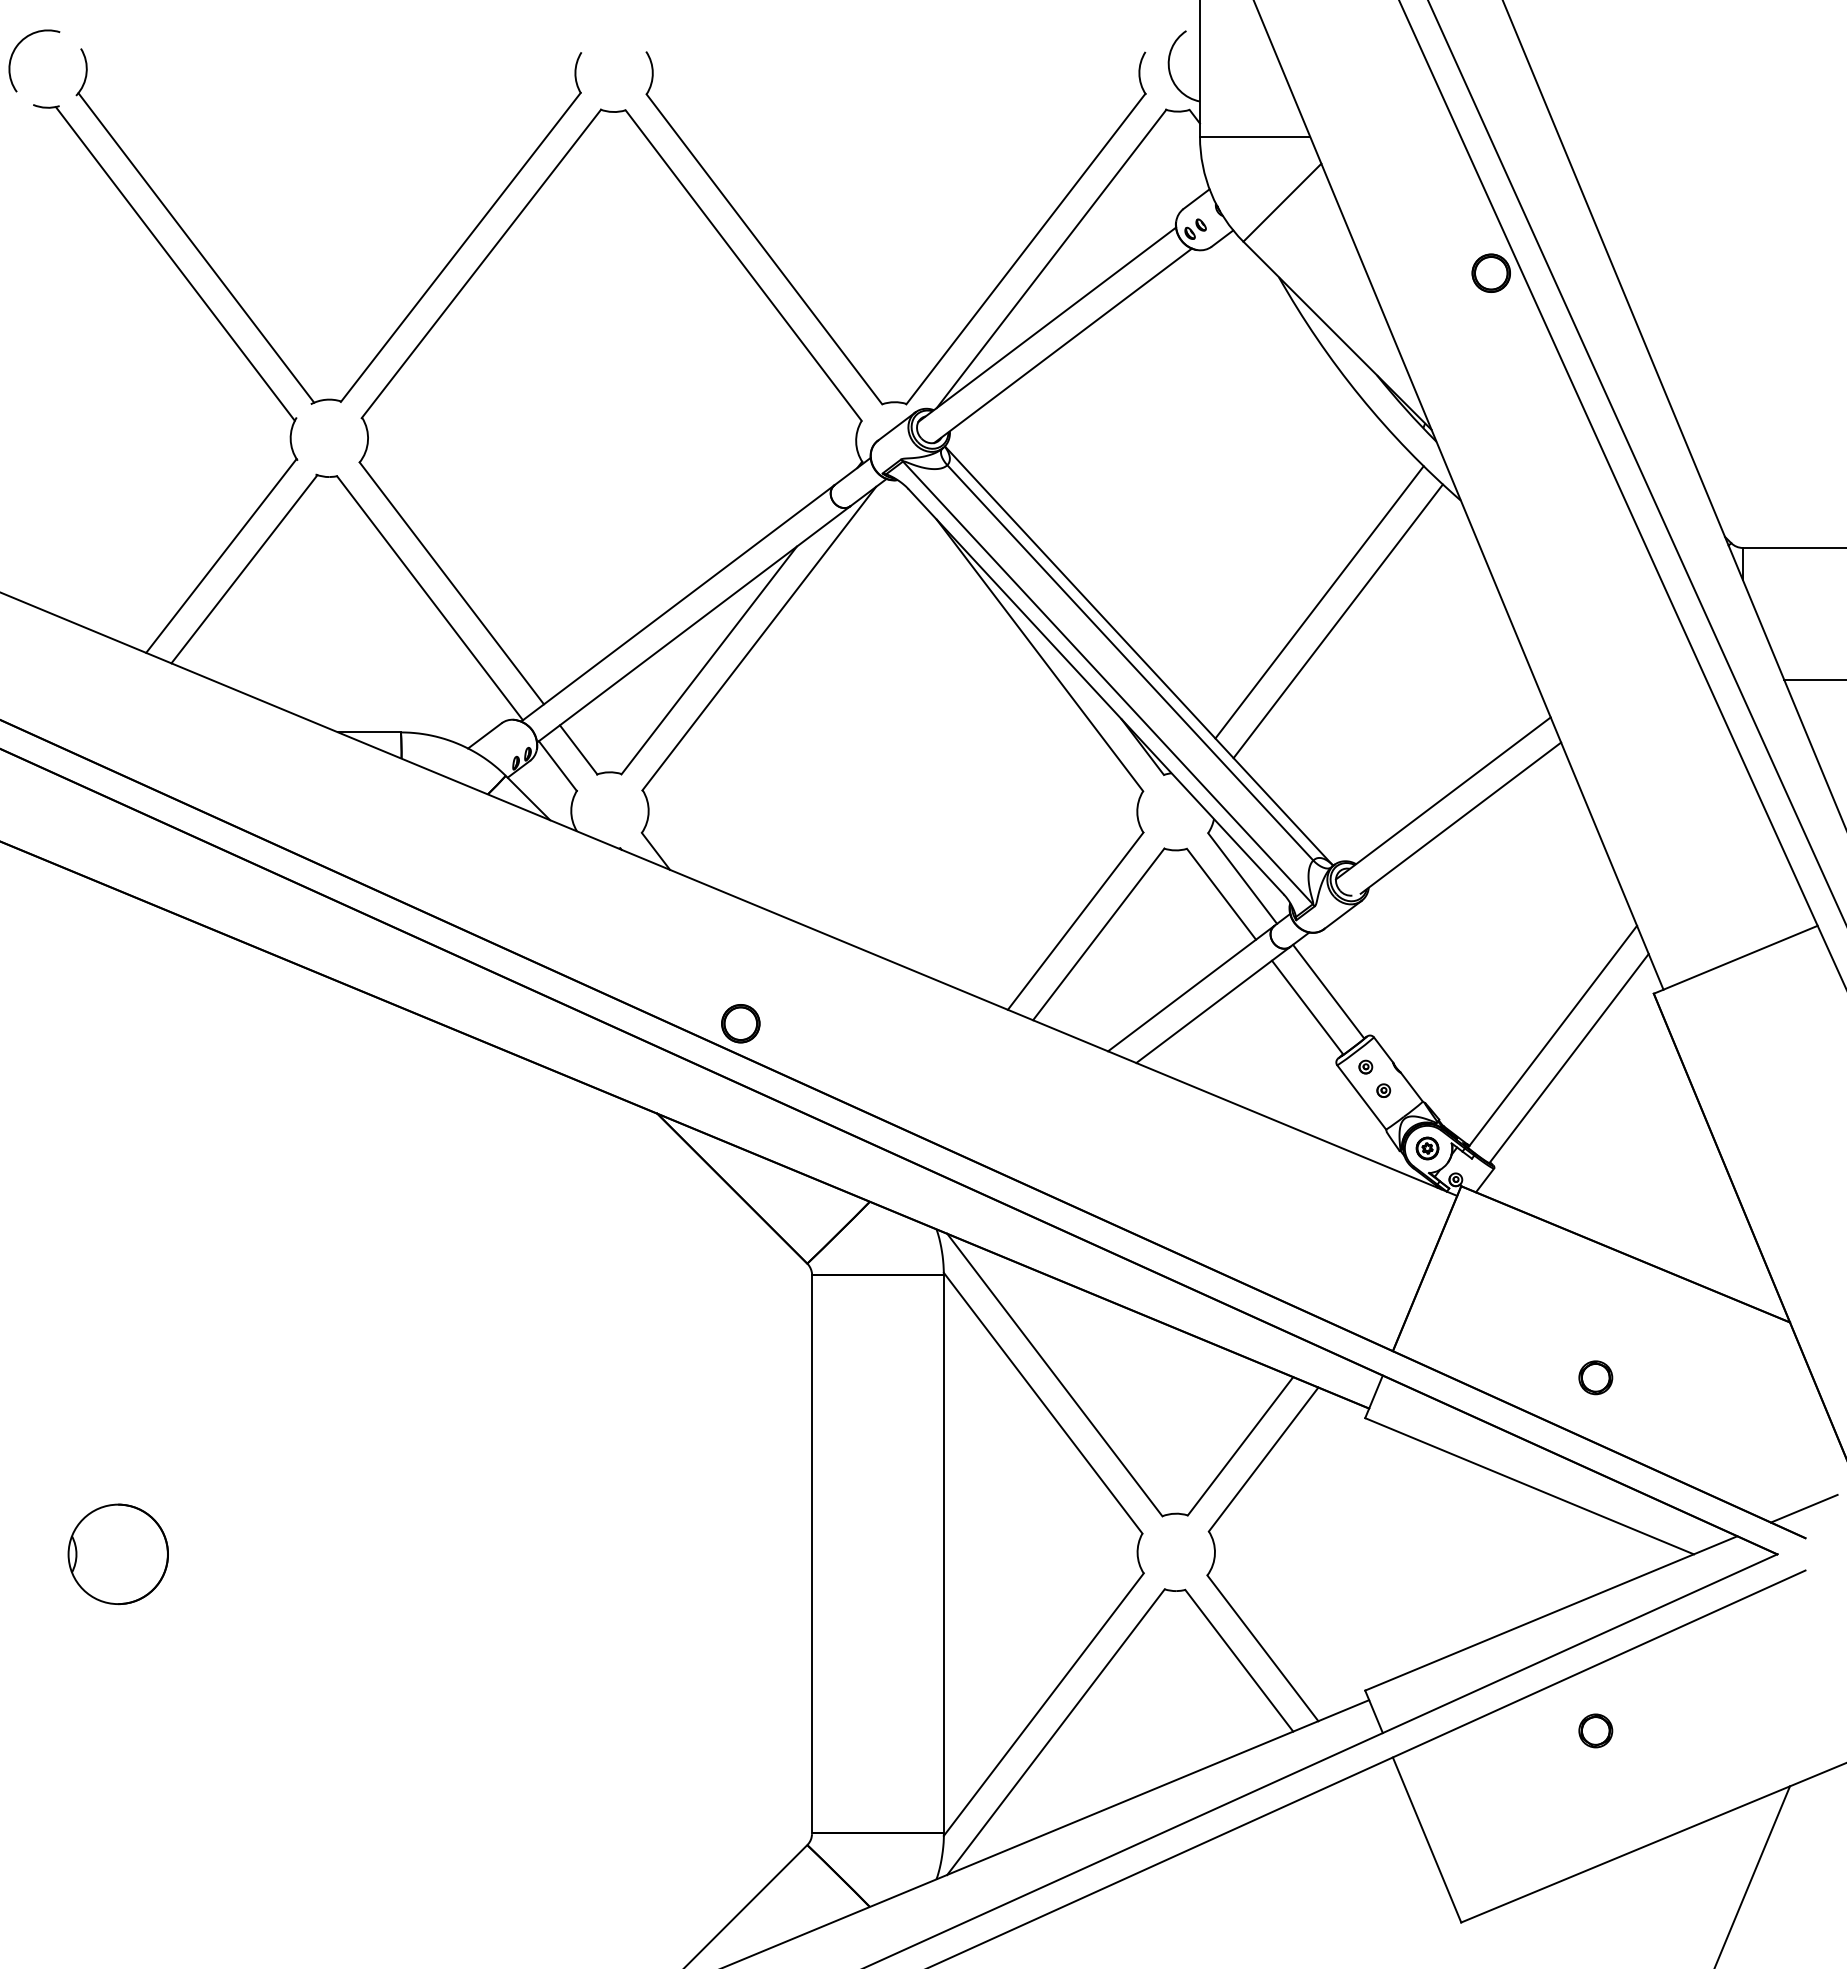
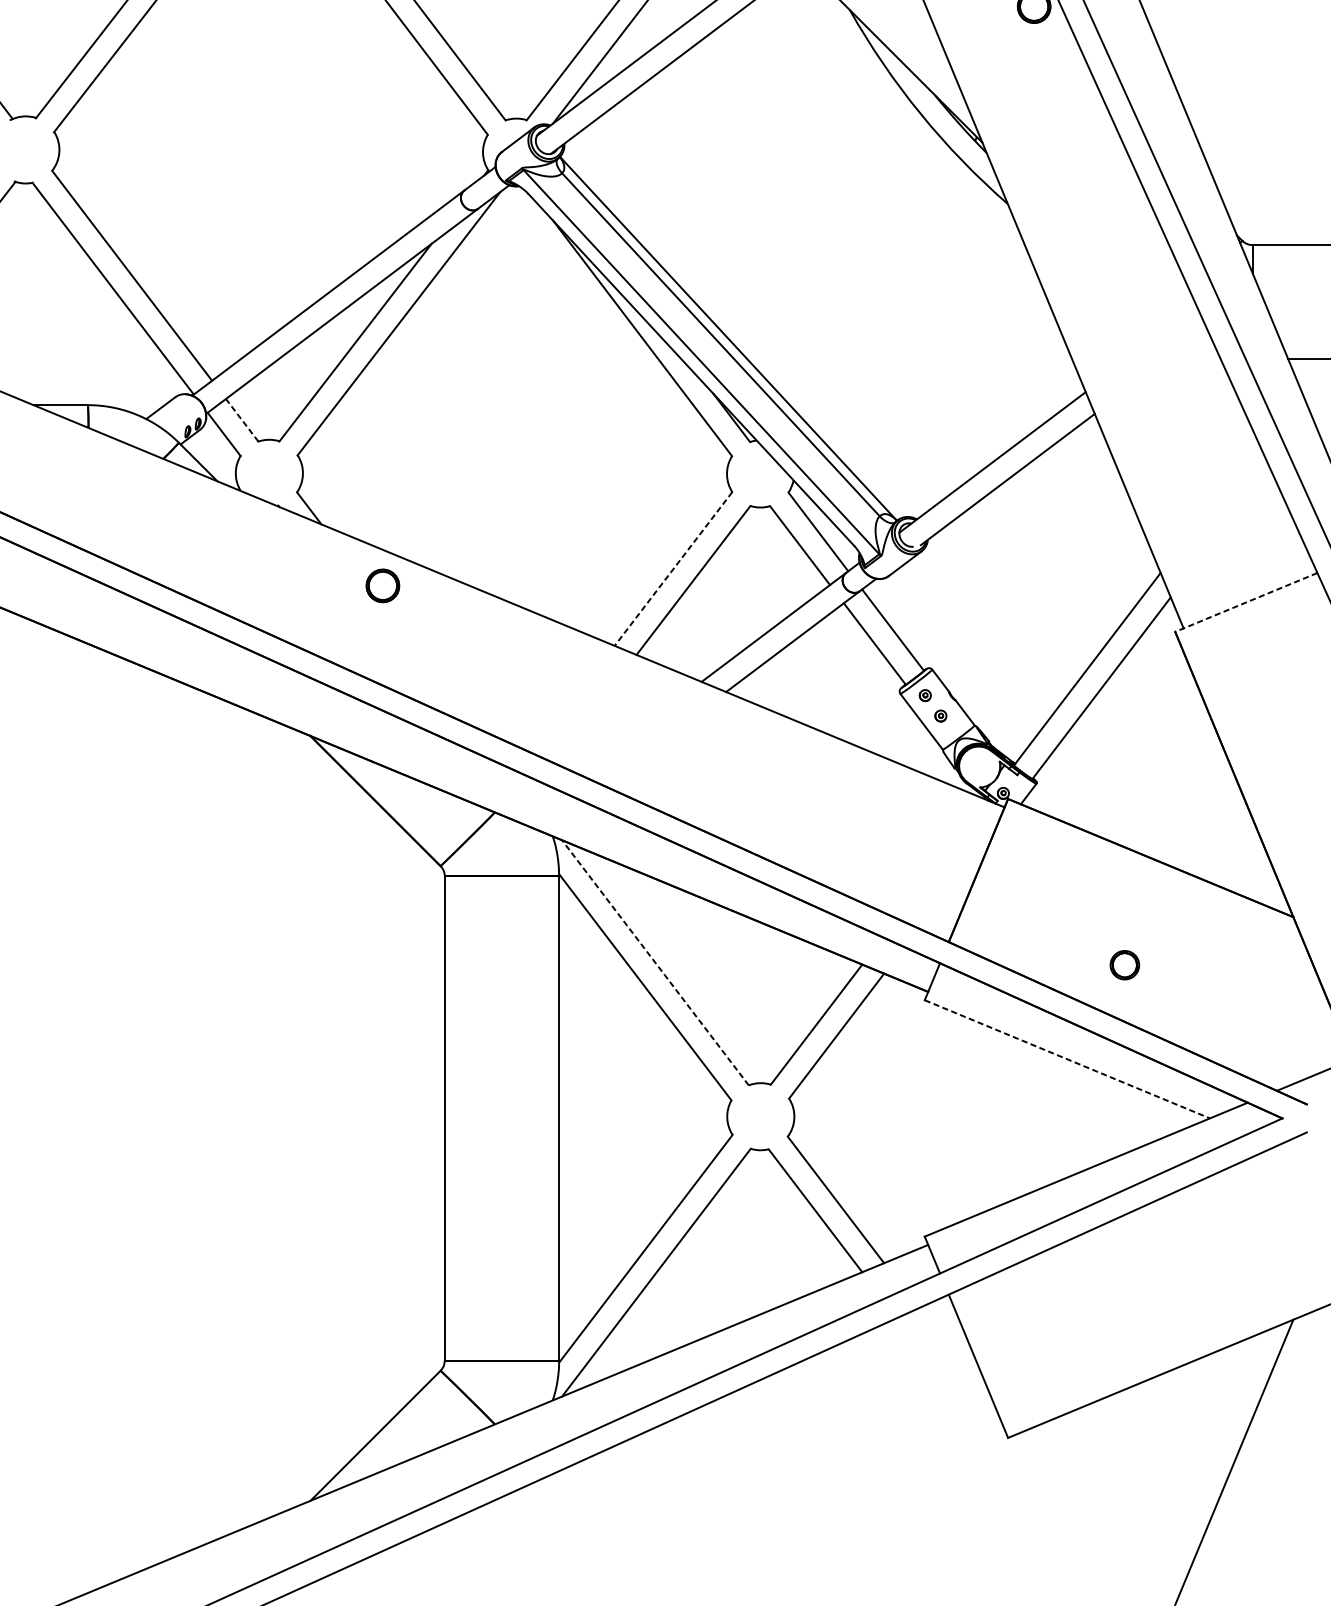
line: (1319, 602) -> (885, 292), removed
line: (1337, 621) -> (900, 308), removed
line: (578, 749) -> (242, 419), solid -> dashed
line: (1075, 921) -> (673, 569), solid -> dashed
line: (1735, 959) -> (1246, 602), solid -> dashed
part: (740, 1023) -> (382, 585), moved
part: (1427, 1148) -> (978, 766), removed
line: (1054, 1375) -> (655, 963), solid -> dashed
line: (1529, 1486) -> (1067, 1059), solid -> dashed
part: (1595, 1730) -> (1124, 1271), removed

